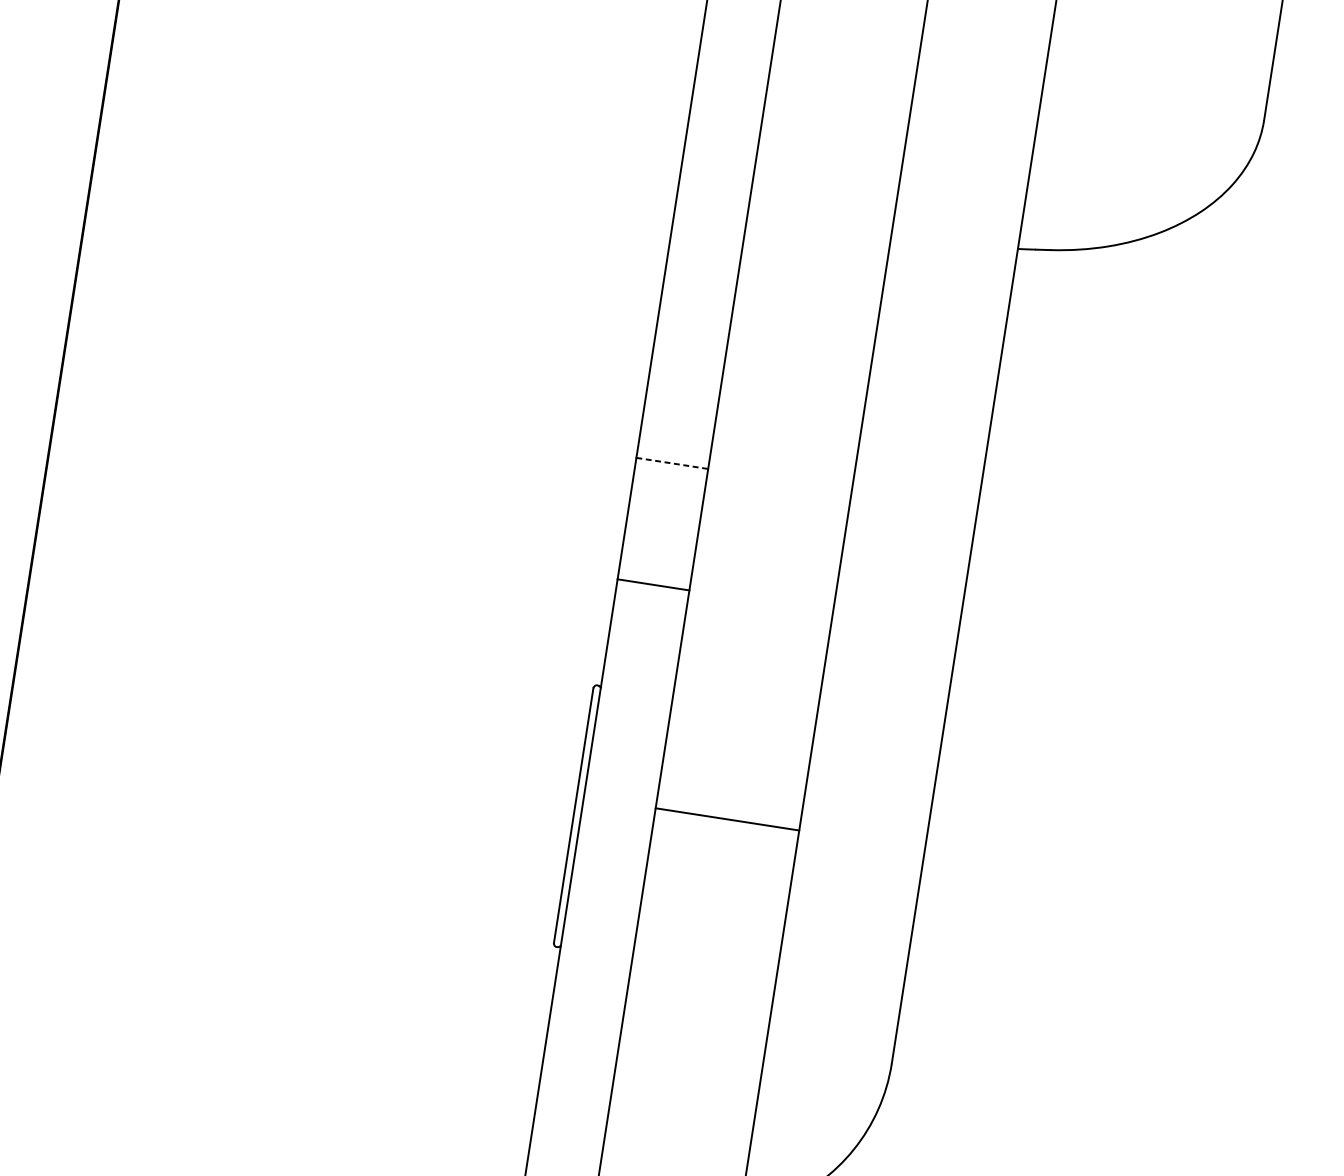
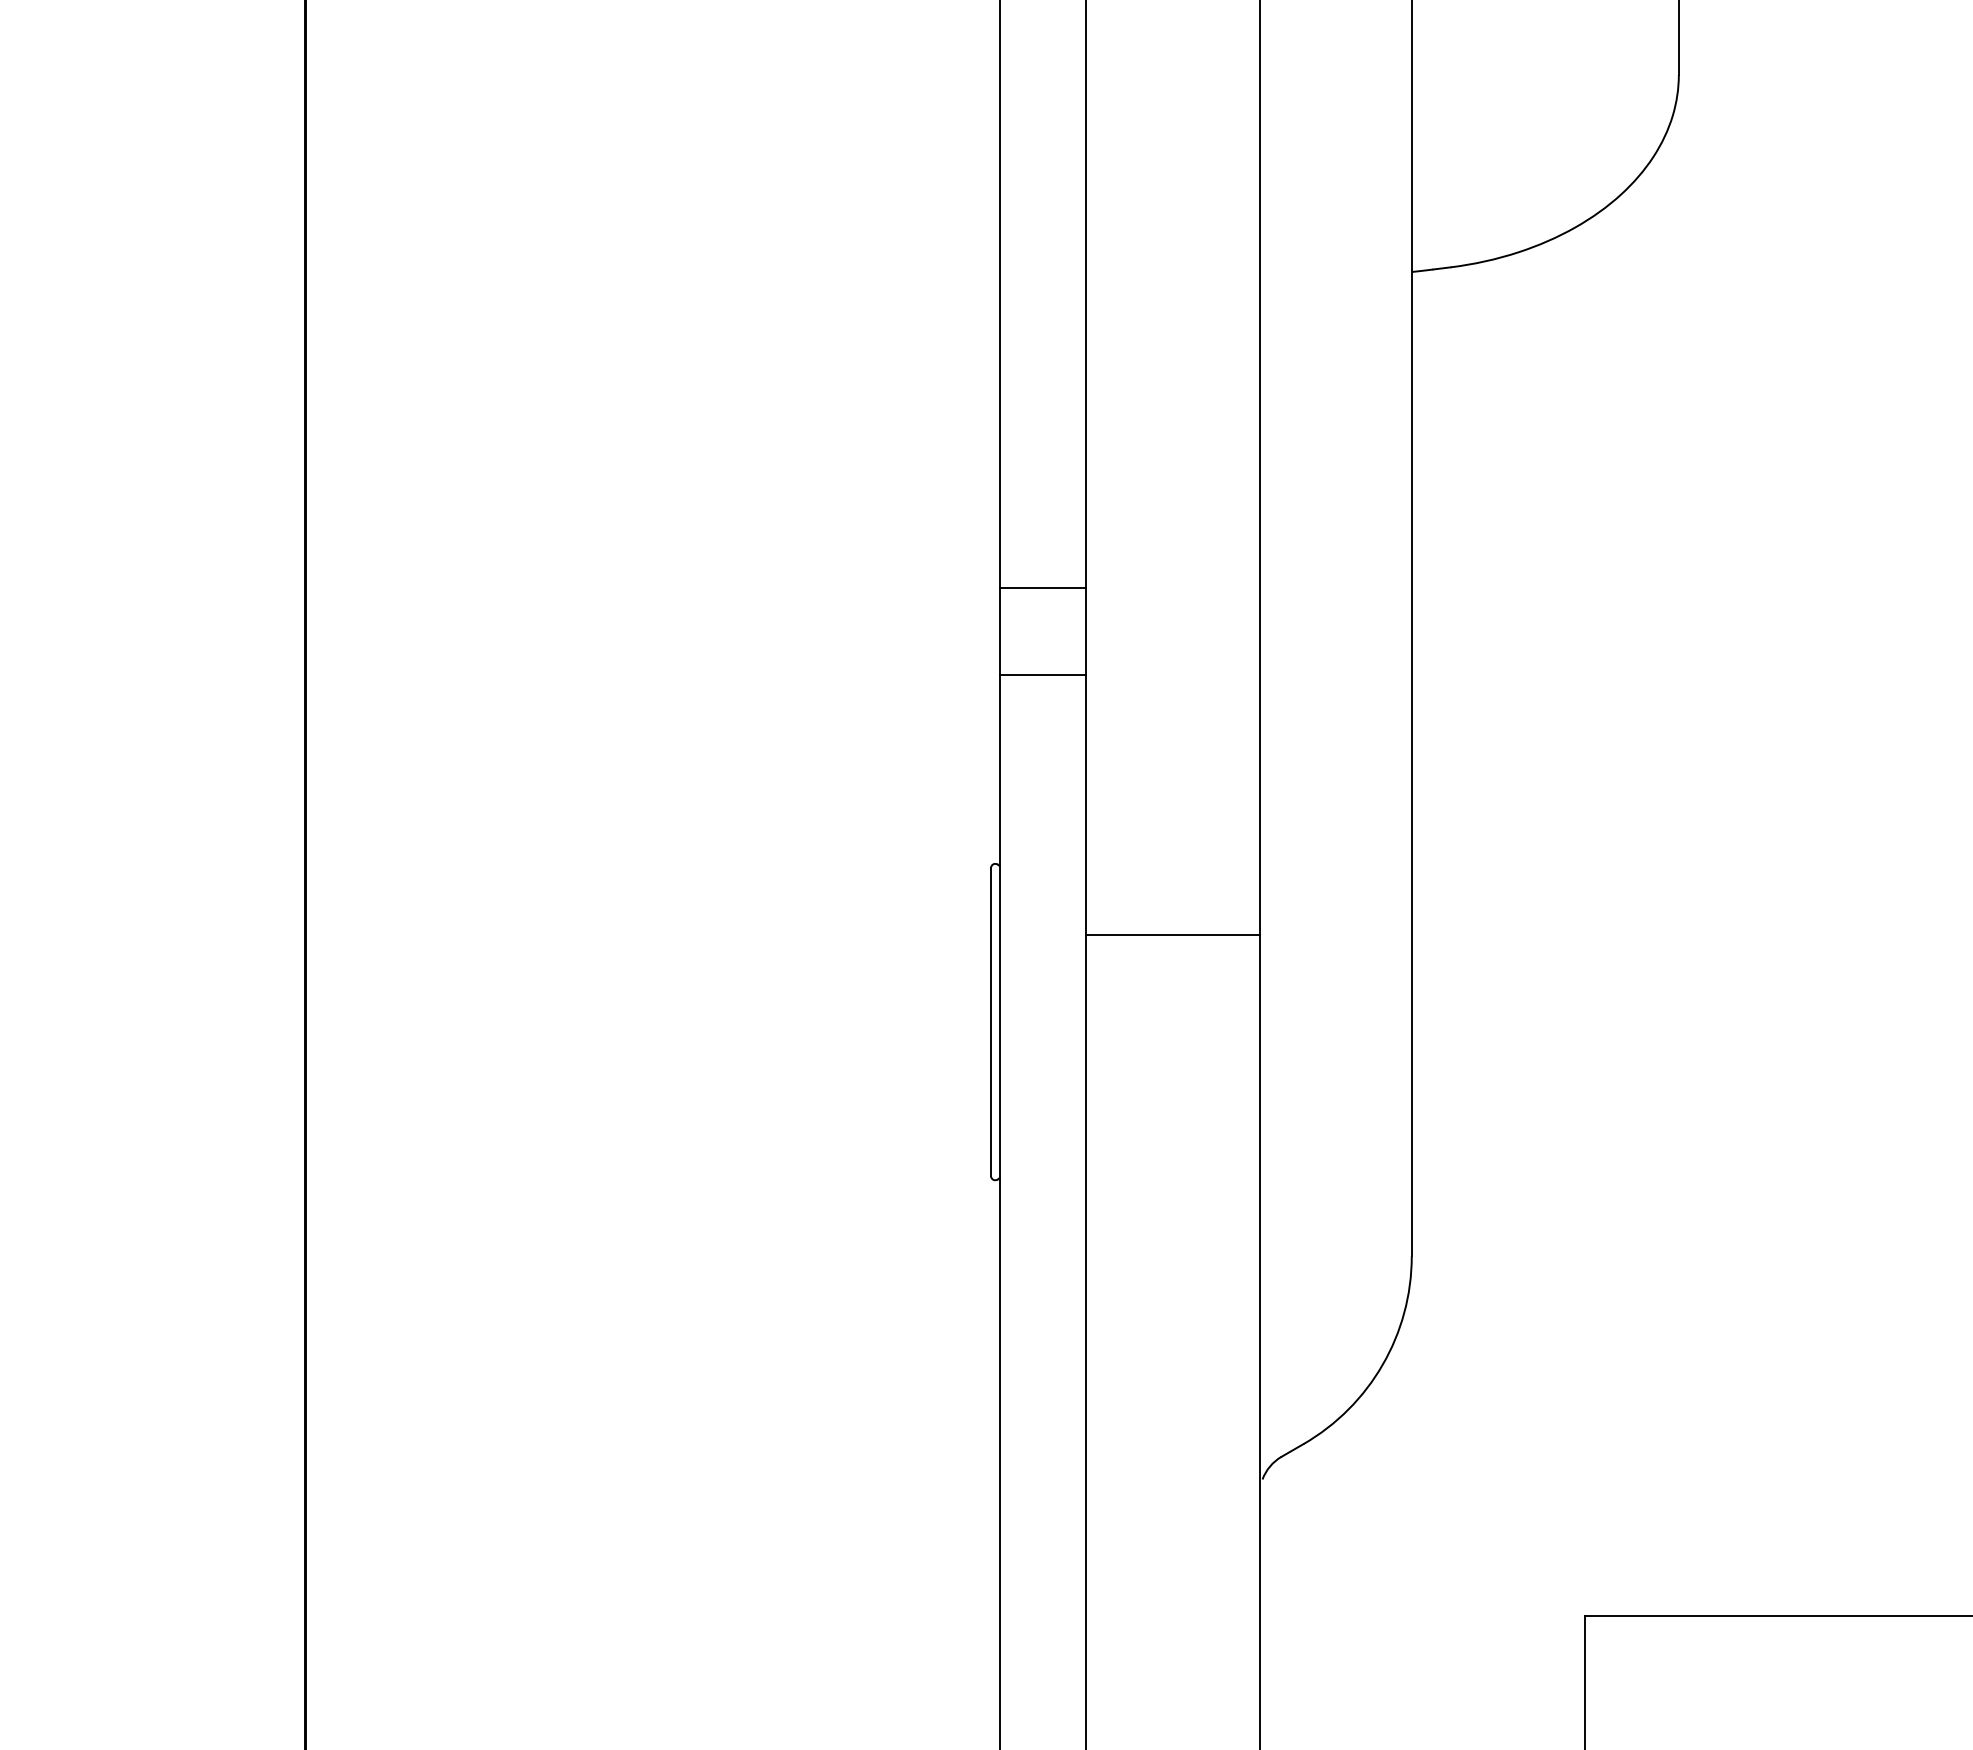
line: (672, 463) -> (1043, 588), dashed -> solid
line: (653, 585) -> (1042, 675), moved
line: (726, 819) -> (1172, 935), moved

